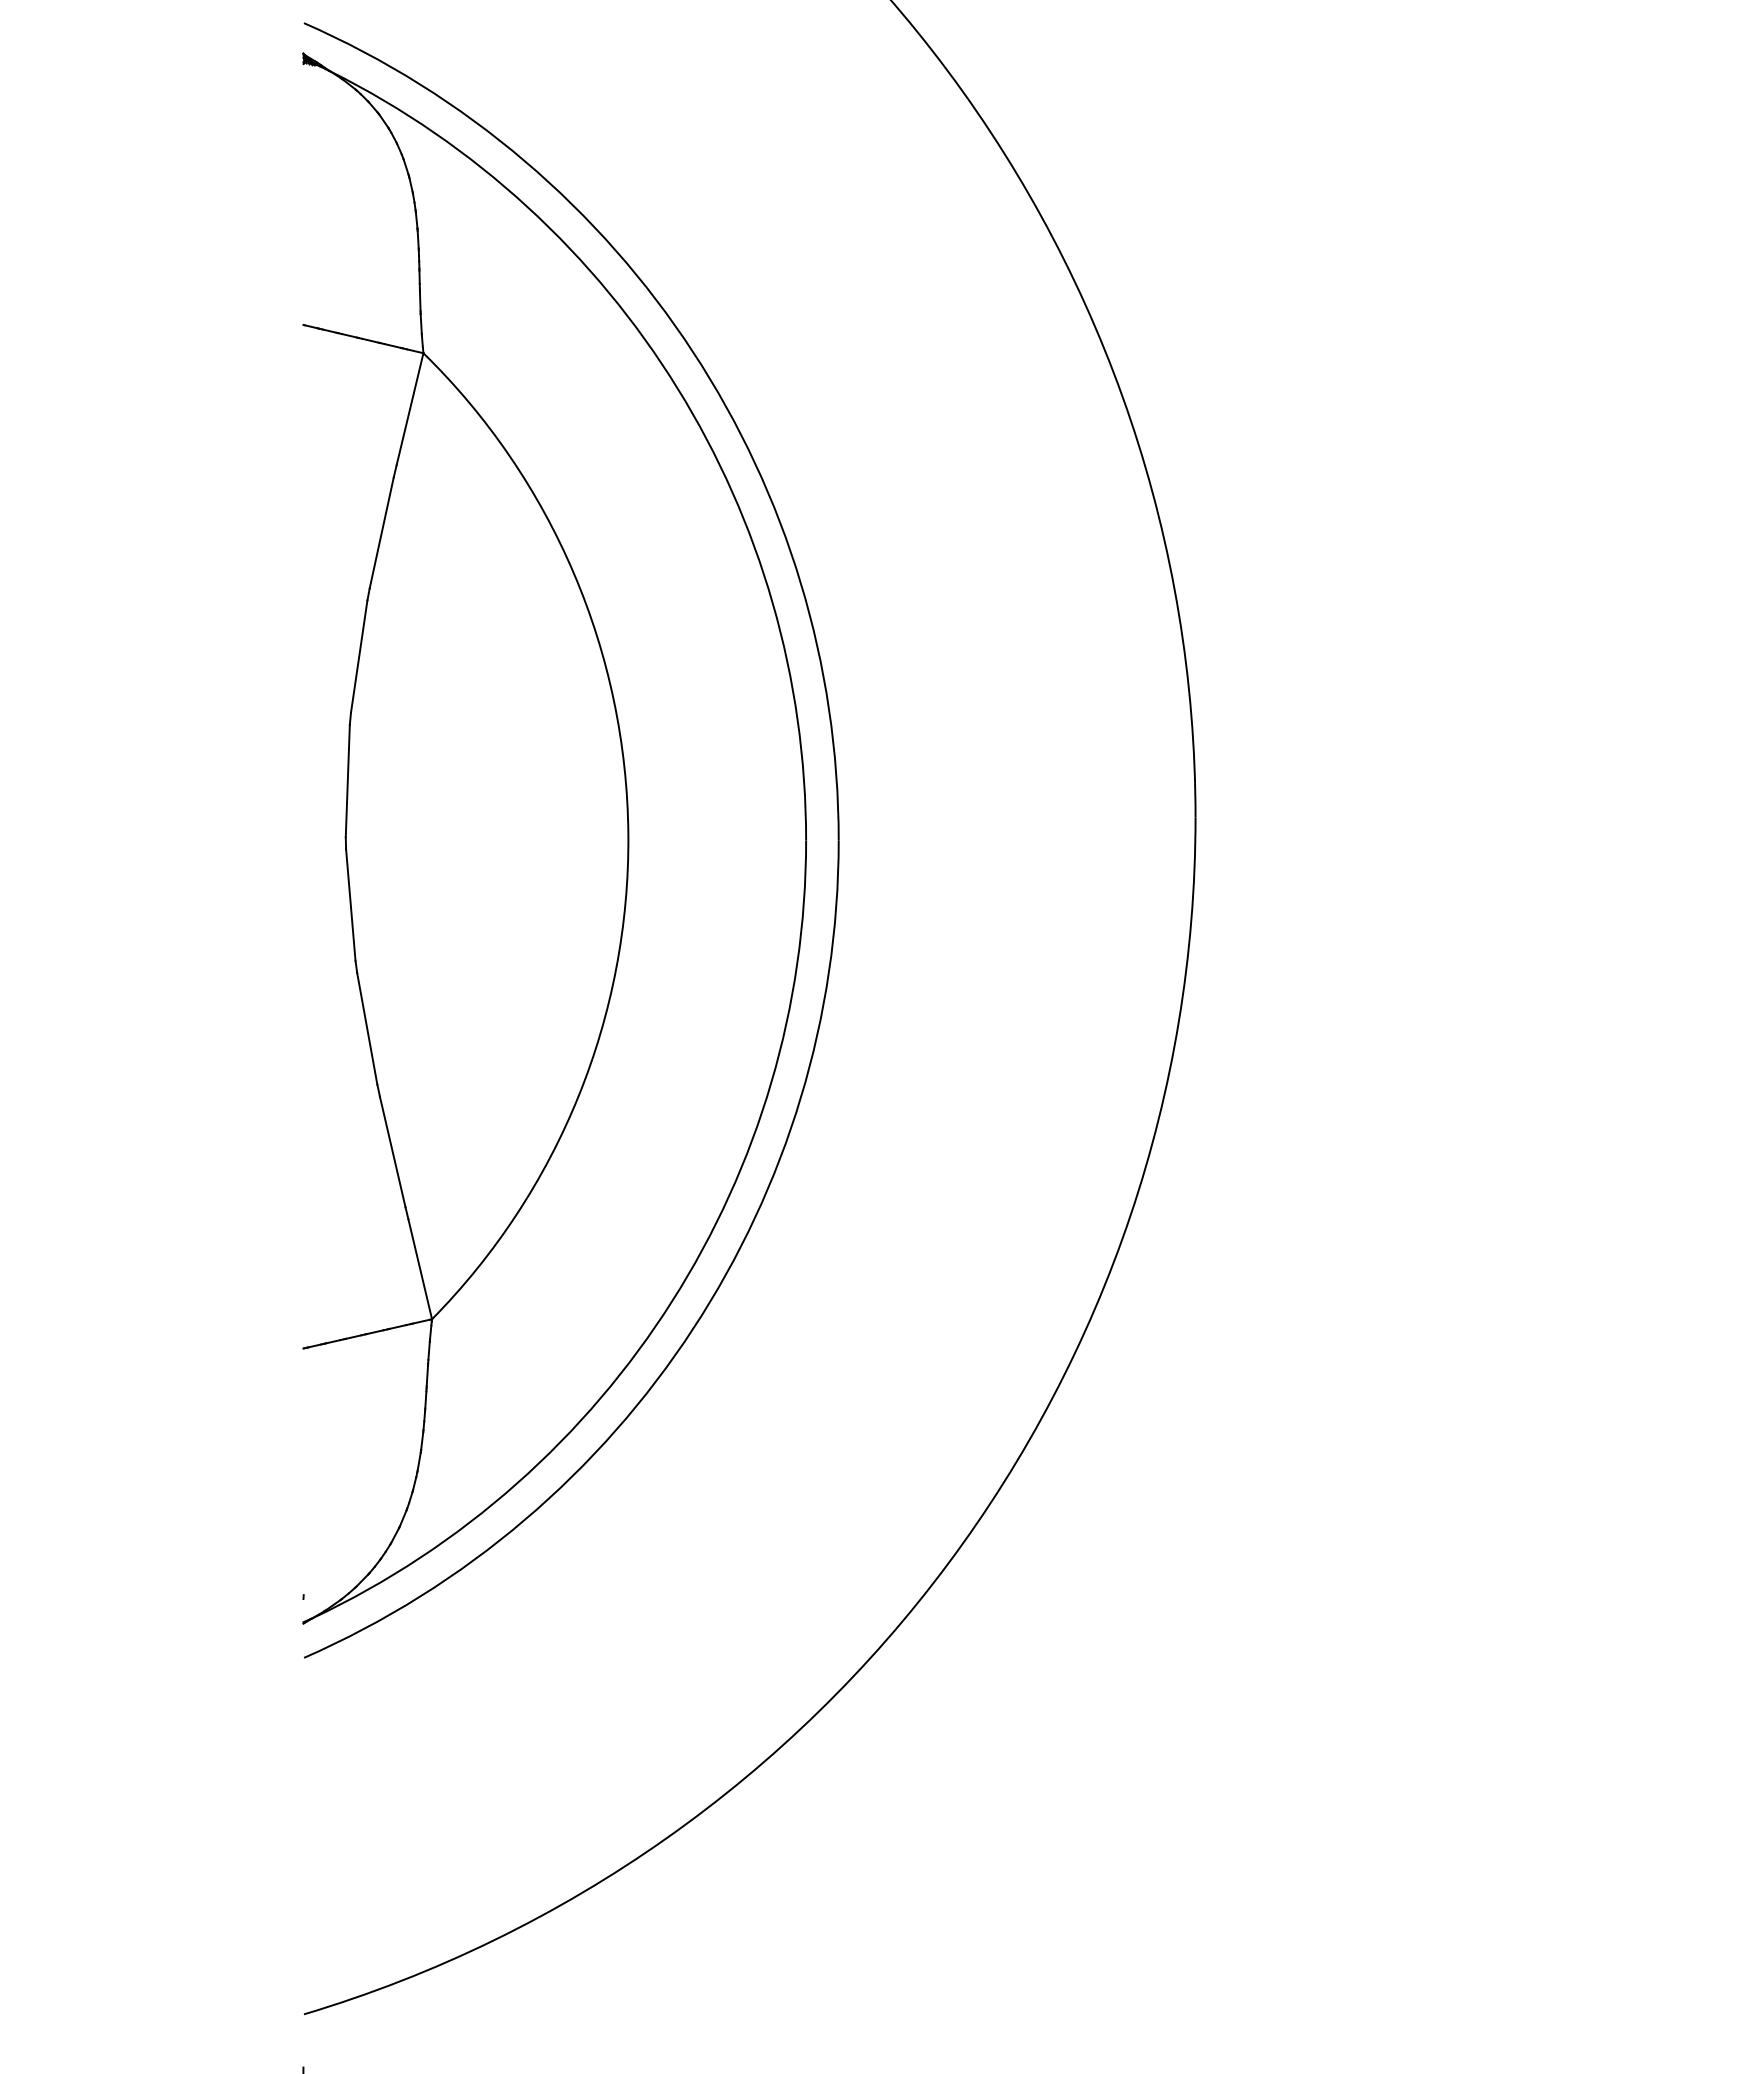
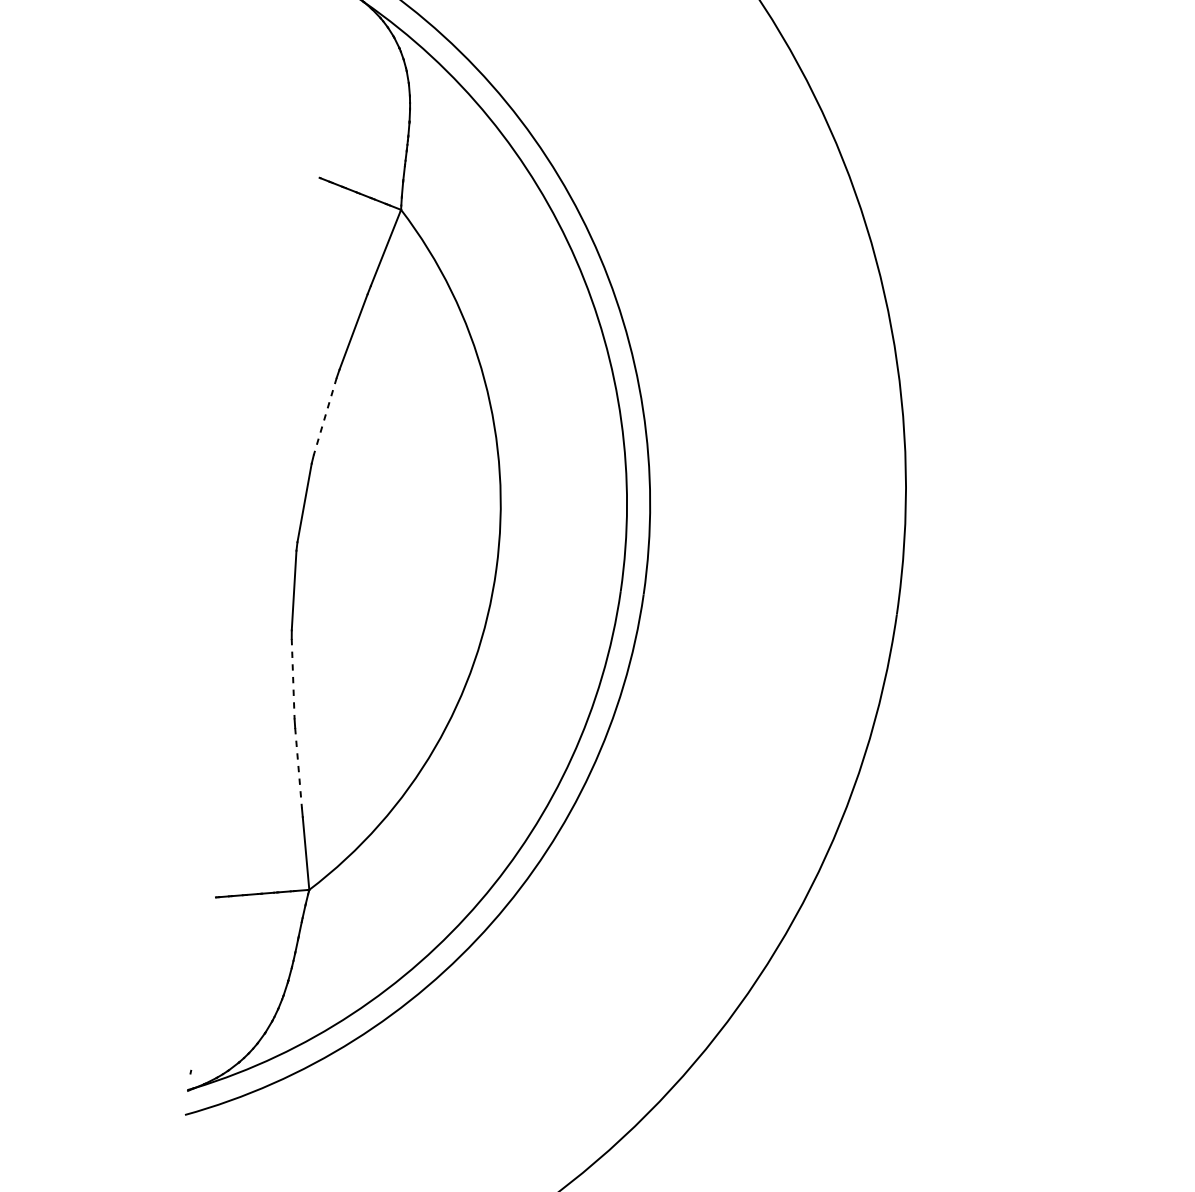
line: (359, 656) -> (325, 416), solid -> dashed
line: (367, 1028) -> (293, 678), solid -> dashed
line: (392, 1151) -> (298, 767), solid -> dashed

